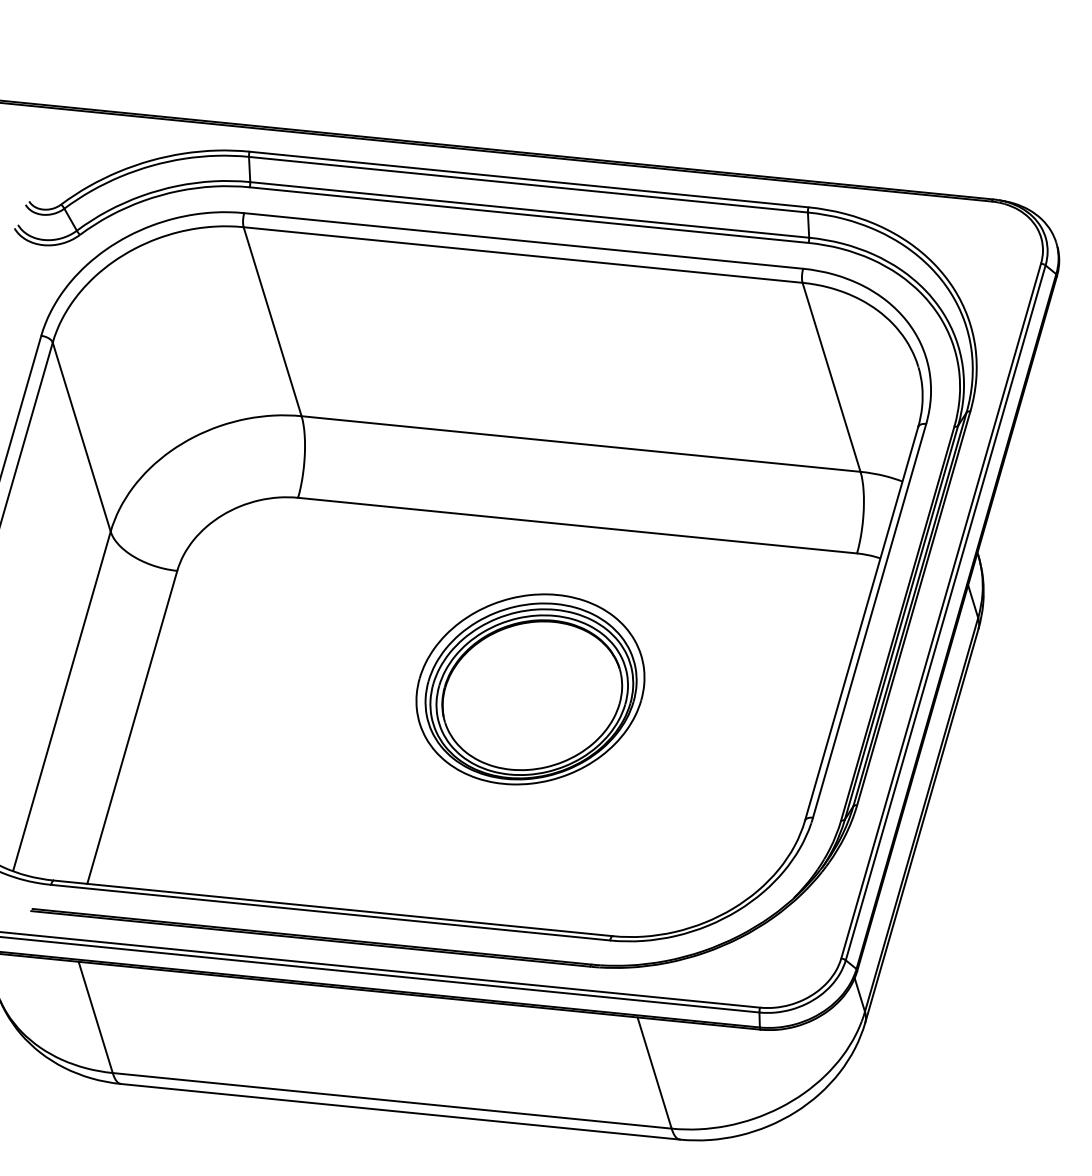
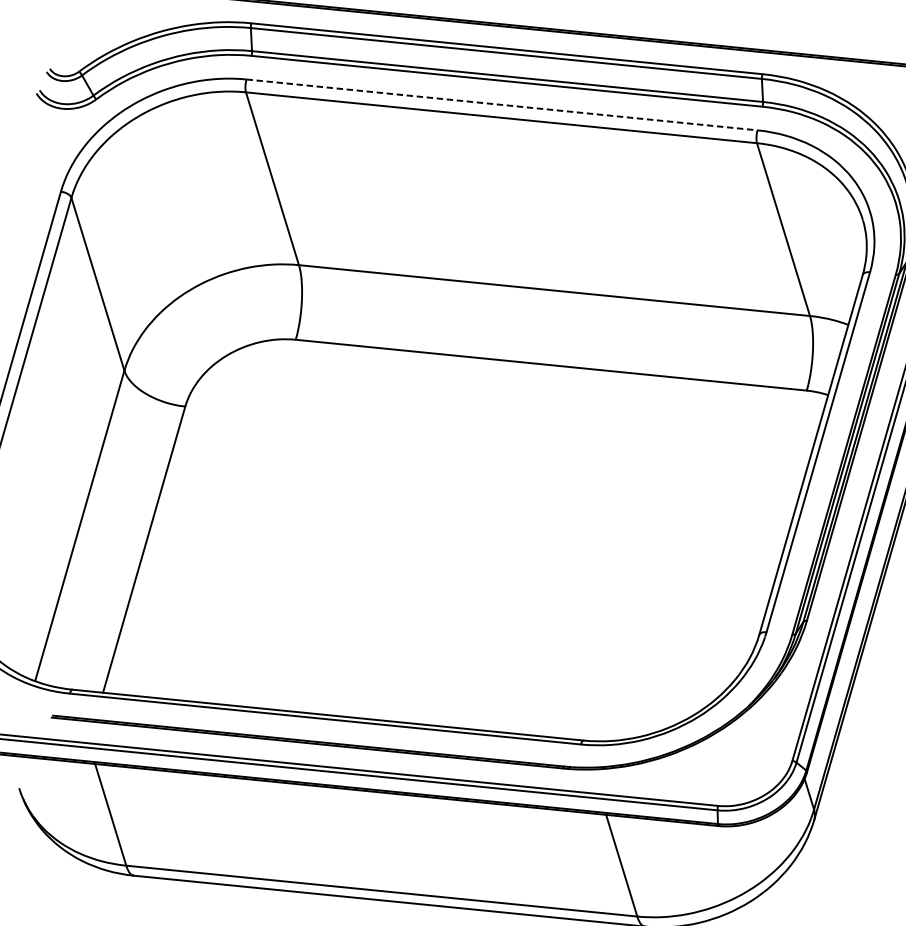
line: (523, 240) -> (501, 104), solid -> dashed
part: (530, 689) -> (508, 515), removed

